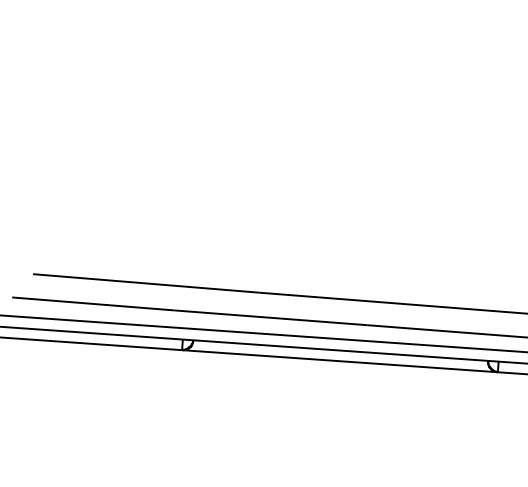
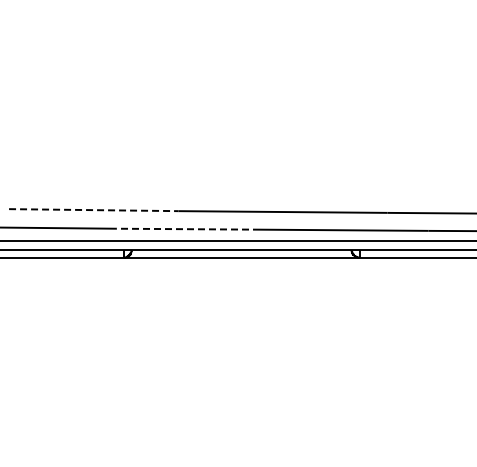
line: (146, 283) -> (93, 210), solid -> dashed
line: (271, 318) -> (188, 229), solid -> dashed

